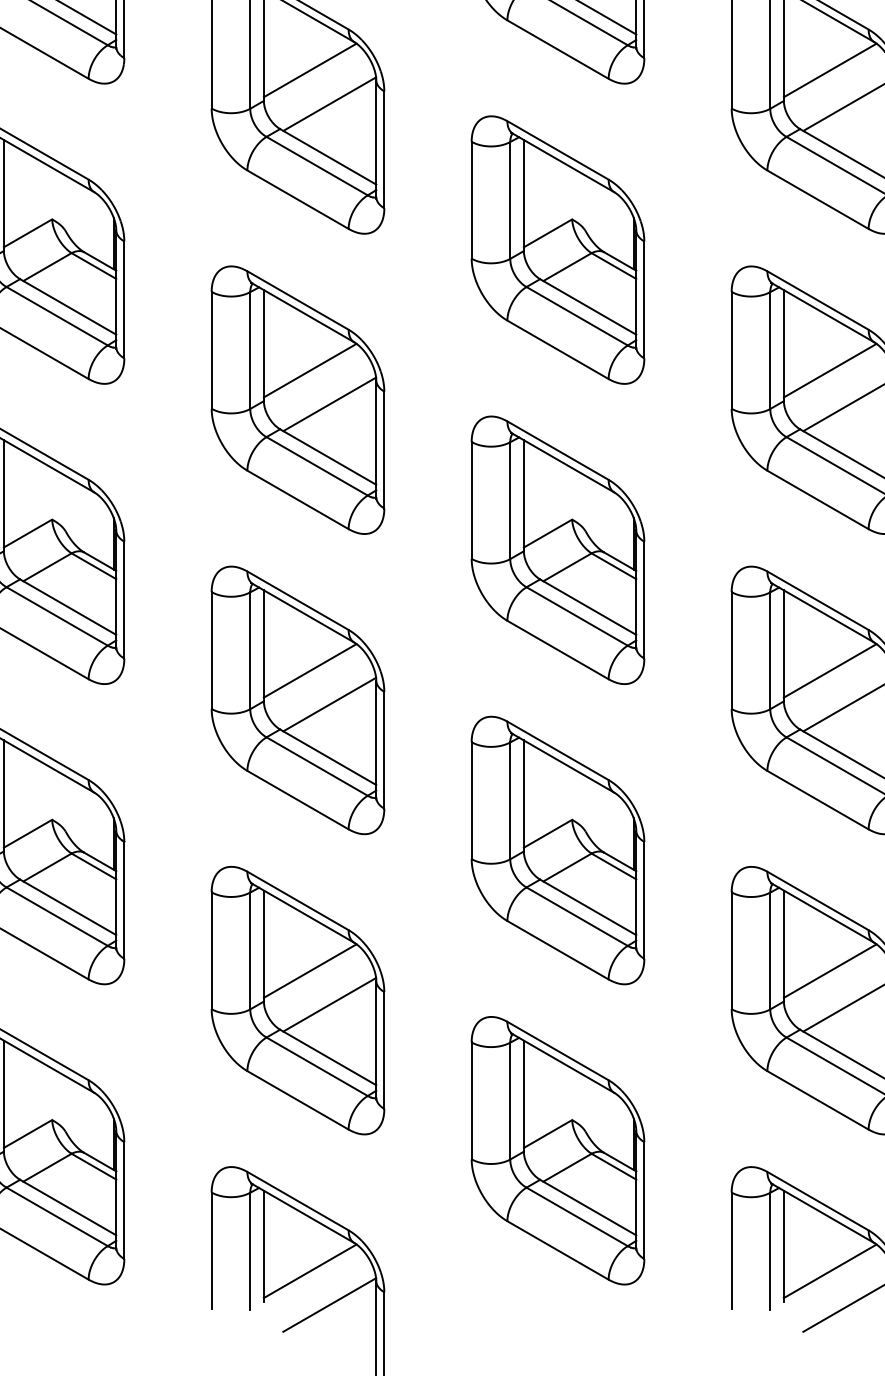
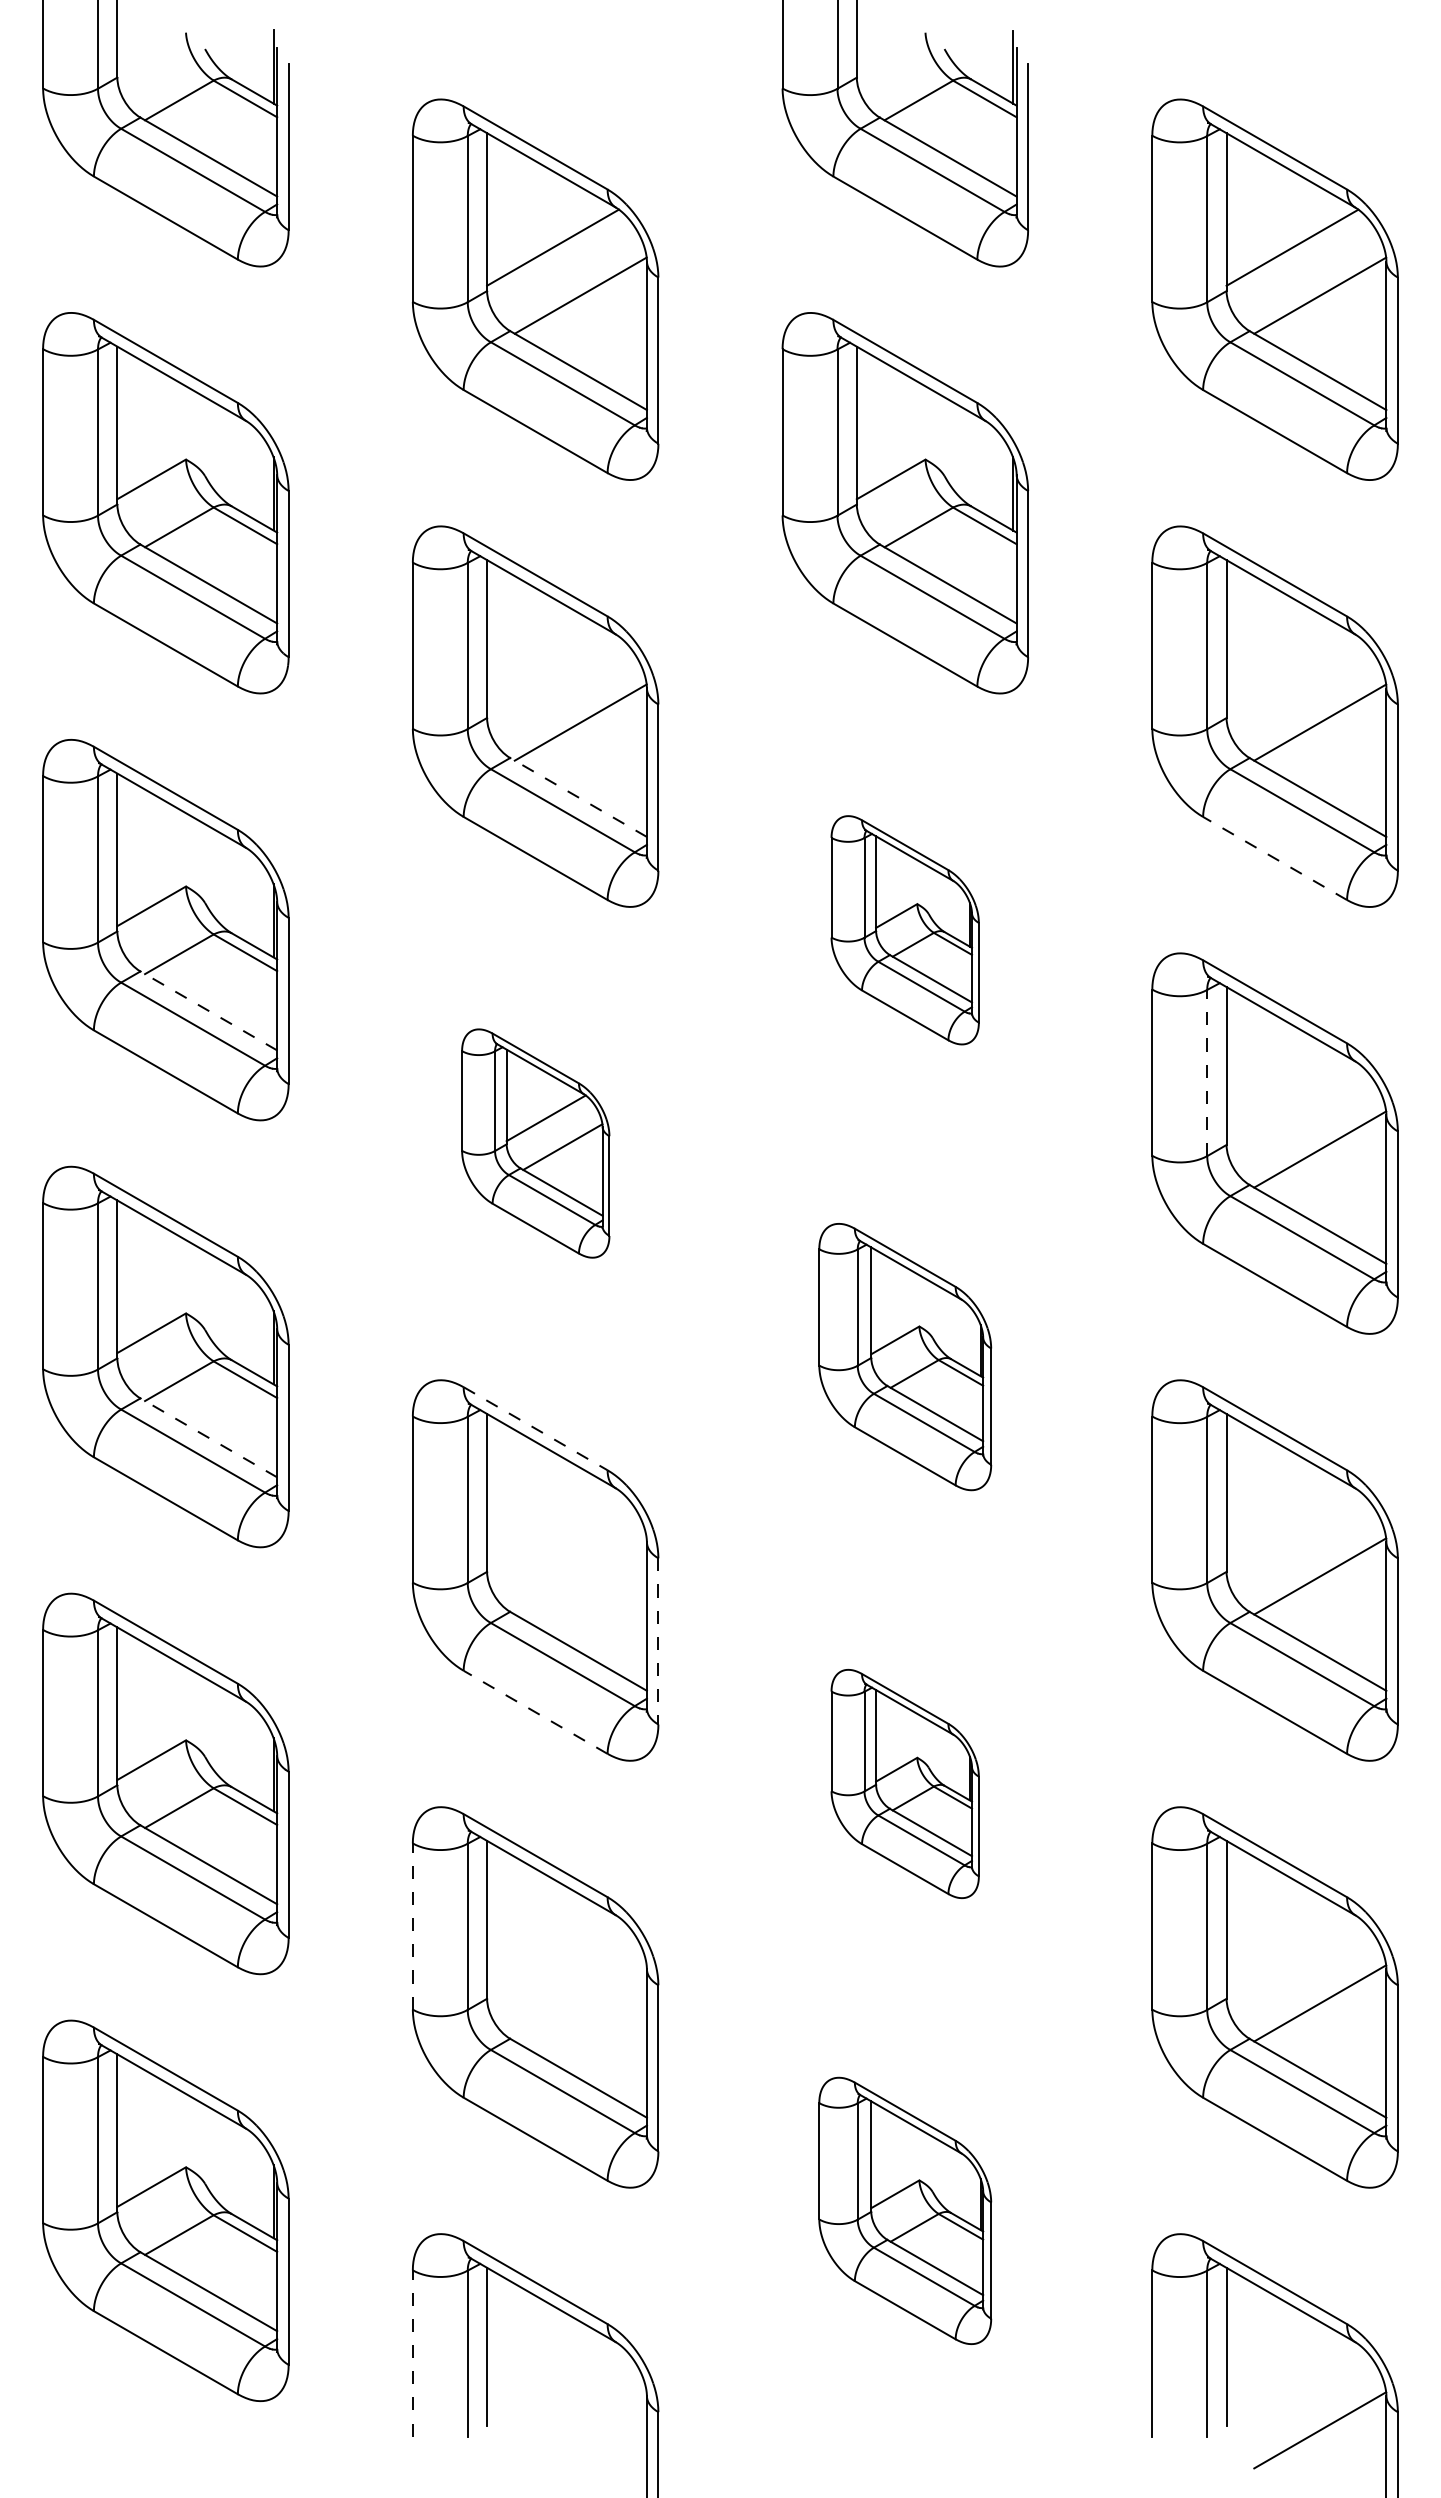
line: (309, 70) -> (552, 674), removed
line: (830, 70) -> (1292, 674), removed
line: (328, 156) -> (578, 797), solid -> dashed
line: (817, 199) -> (1274, 858), solid -> dashed
part: (557, 250) -> (904, 930), size x0.6
line: (67, 306) -> (208, 1010), solid -> dashed
line: (770, 350) -> (1207, 1072), solid -> dashed
line: (830, 370) -> (1292, 1101), removed
part: (297, 400) -> (535, 1143), size x0.6
part: (557, 549) -> (904, 1356), size x0.7
line: (298, 600) -> (536, 1428), solid -> dashed
line: (67, 606) -> (208, 1437), solid -> dashed
line: (309, 670) -> (552, 1528), removed
line: (830, 670) -> (1292, 1528), removed
line: (329, 704) -> (580, 1576), removed
line: (384, 750) -> (658, 1641), solid -> dashed
line: (297, 800) -> (535, 1712), solid -> dashed
part: (557, 850) -> (904, 1783), size x0.6
line: (211, 950) -> (412, 1926), solid -> dashed
line: (309, 971) -> (552, 1955), removed
line: (830, 971) -> (1292, 1955), removed
line: (329, 1004) -> (580, 2003), removed
part: (557, 1150) -> (904, 2210), size x0.7
line: (211, 1250) -> (412, 2352), solid -> dashed
line: (309, 1271) -> (552, 2382), removed
line: (830, 1271) -> (1292, 2382), removed
line: (329, 1305) -> (580, 2430), removed

